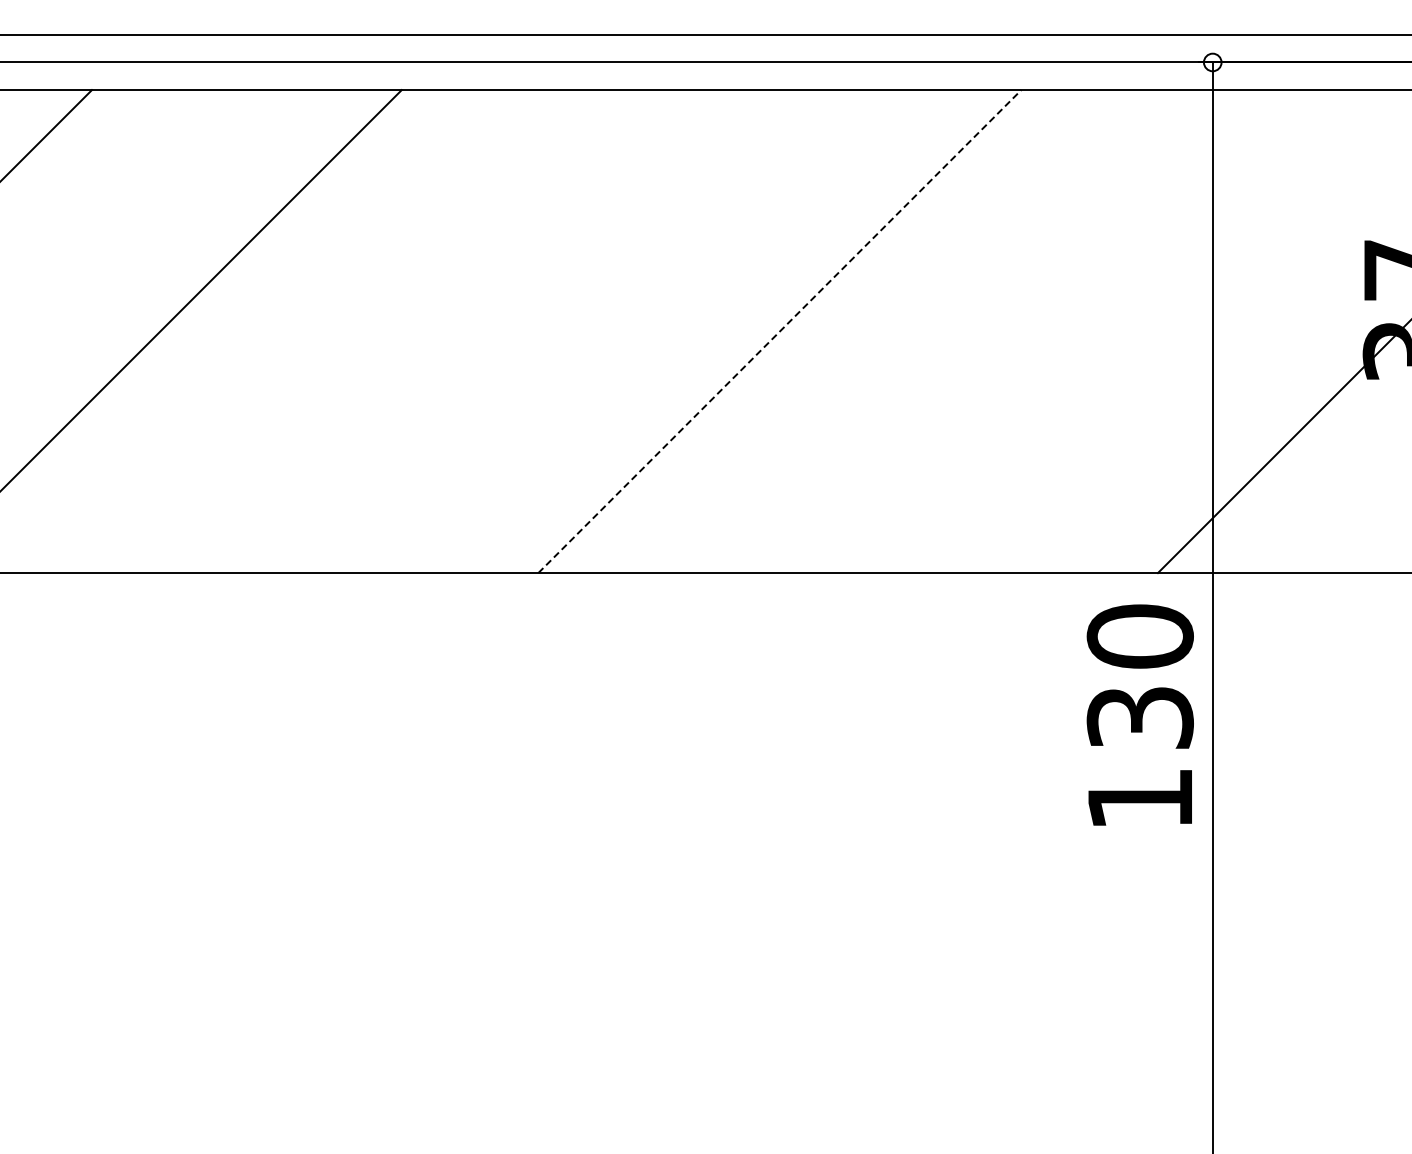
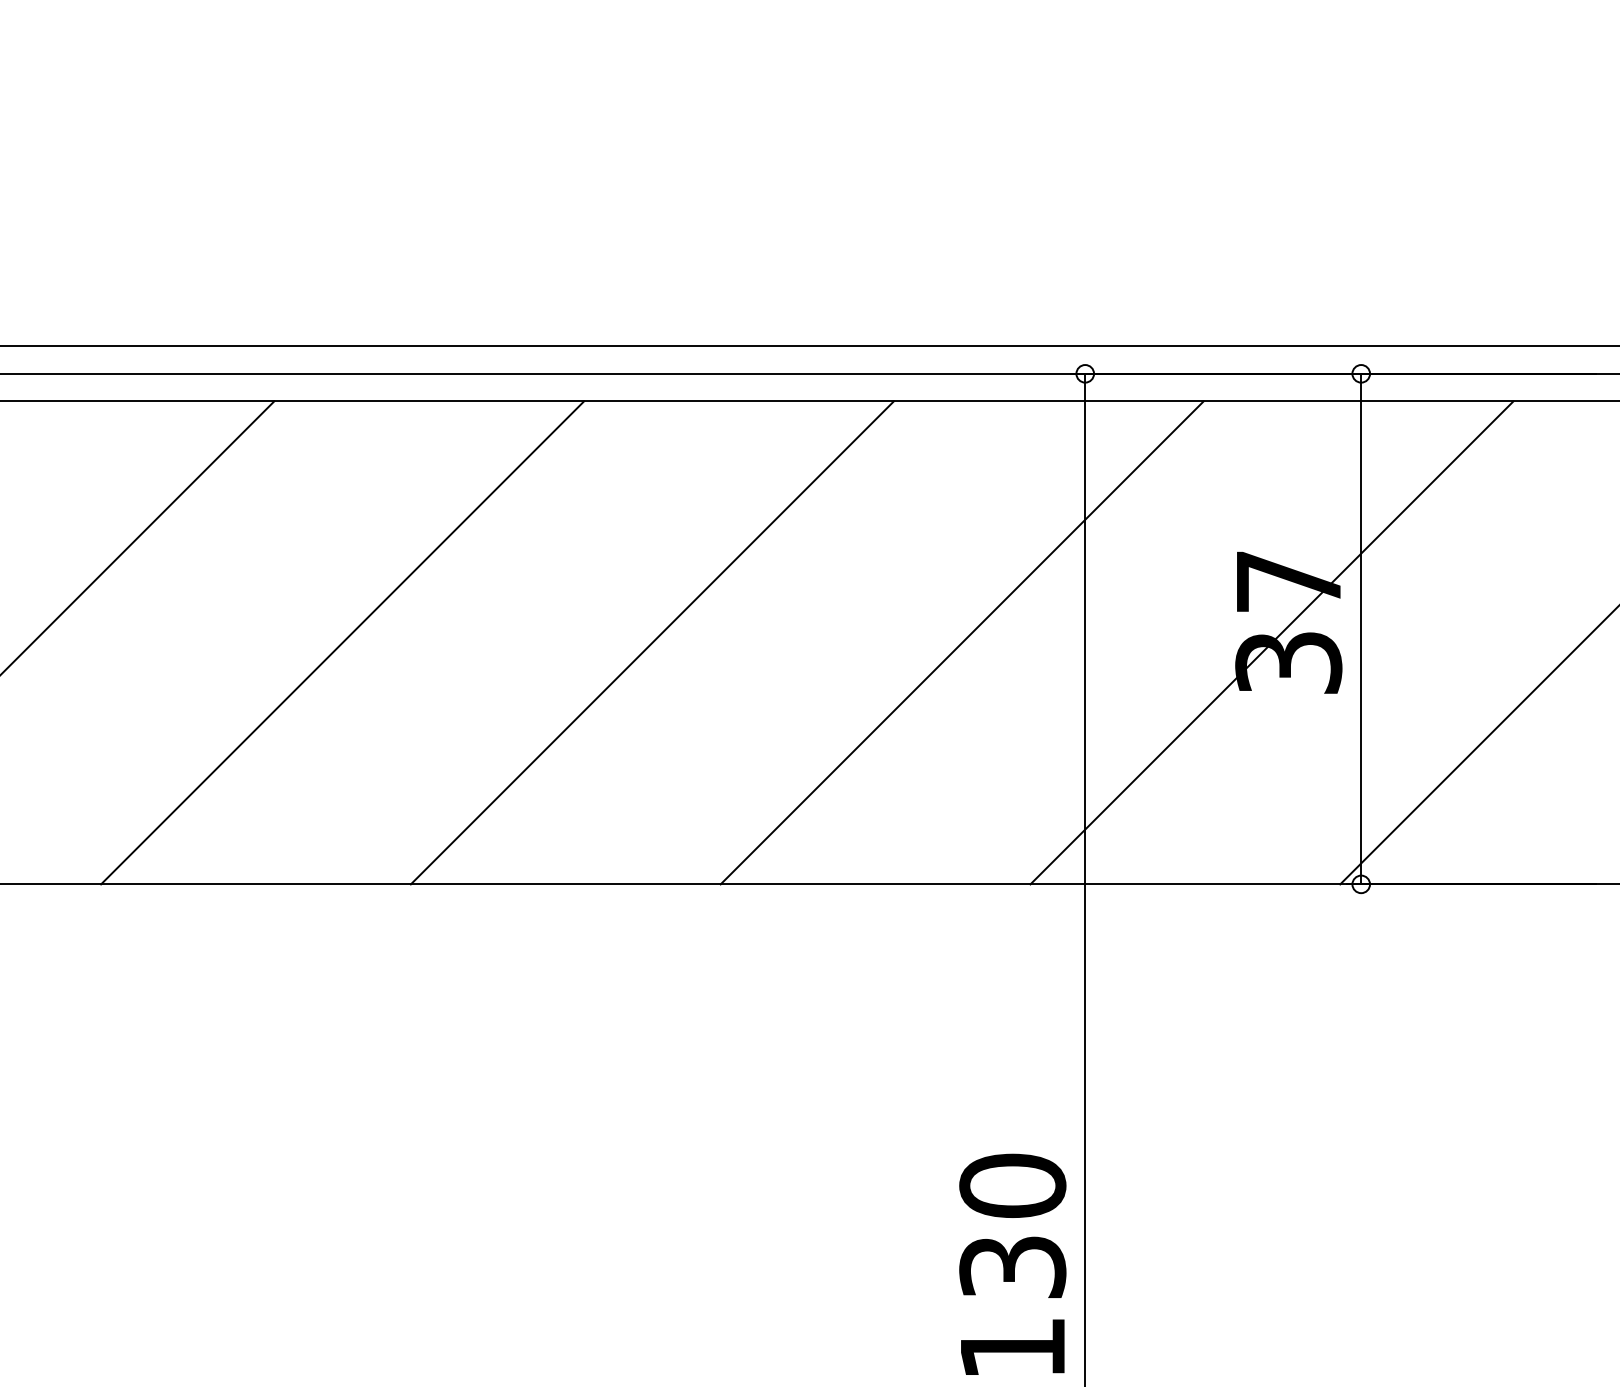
line: (470, 331) -> (342, 642), added
line: (780, 331) -> (652, 642), dashed -> solid
line: (1089, 331) -> (961, 642), added
text: (1140, 714) -> (1012, 1263), moved

